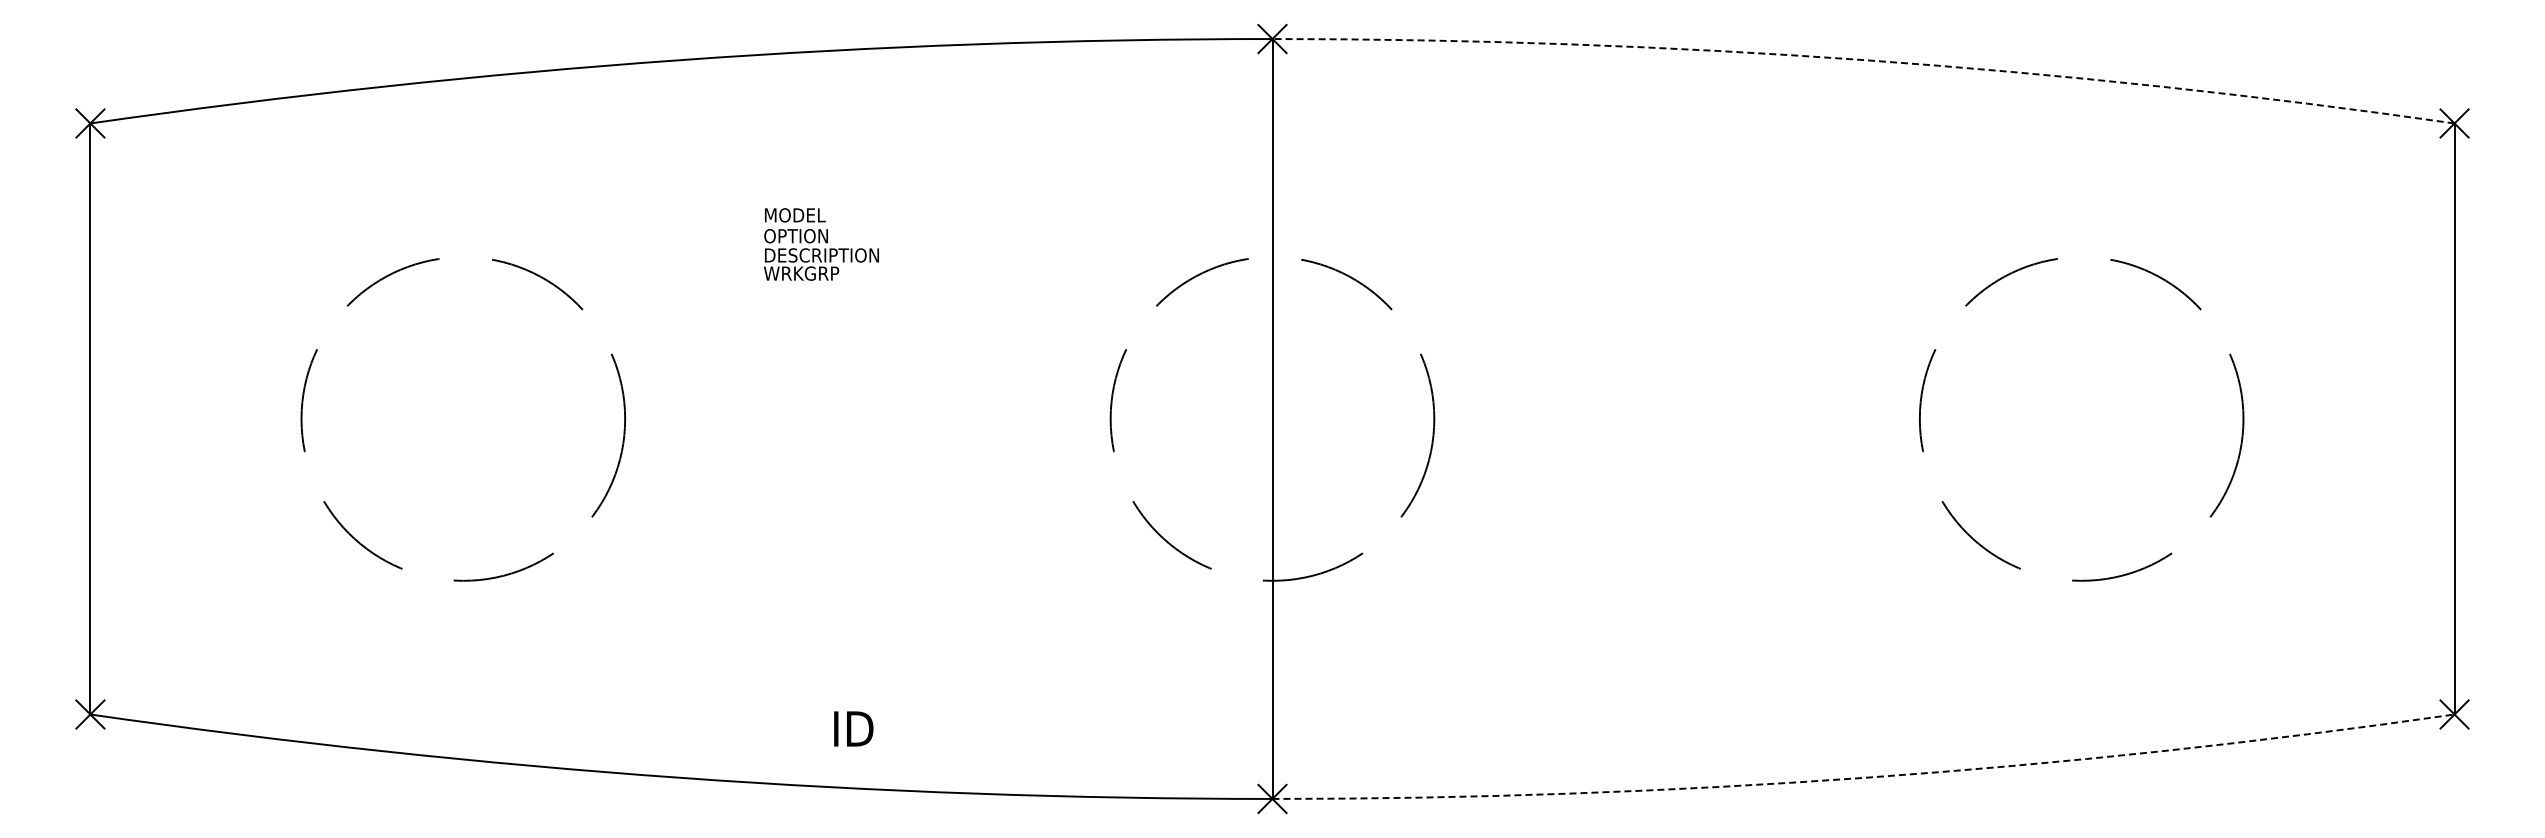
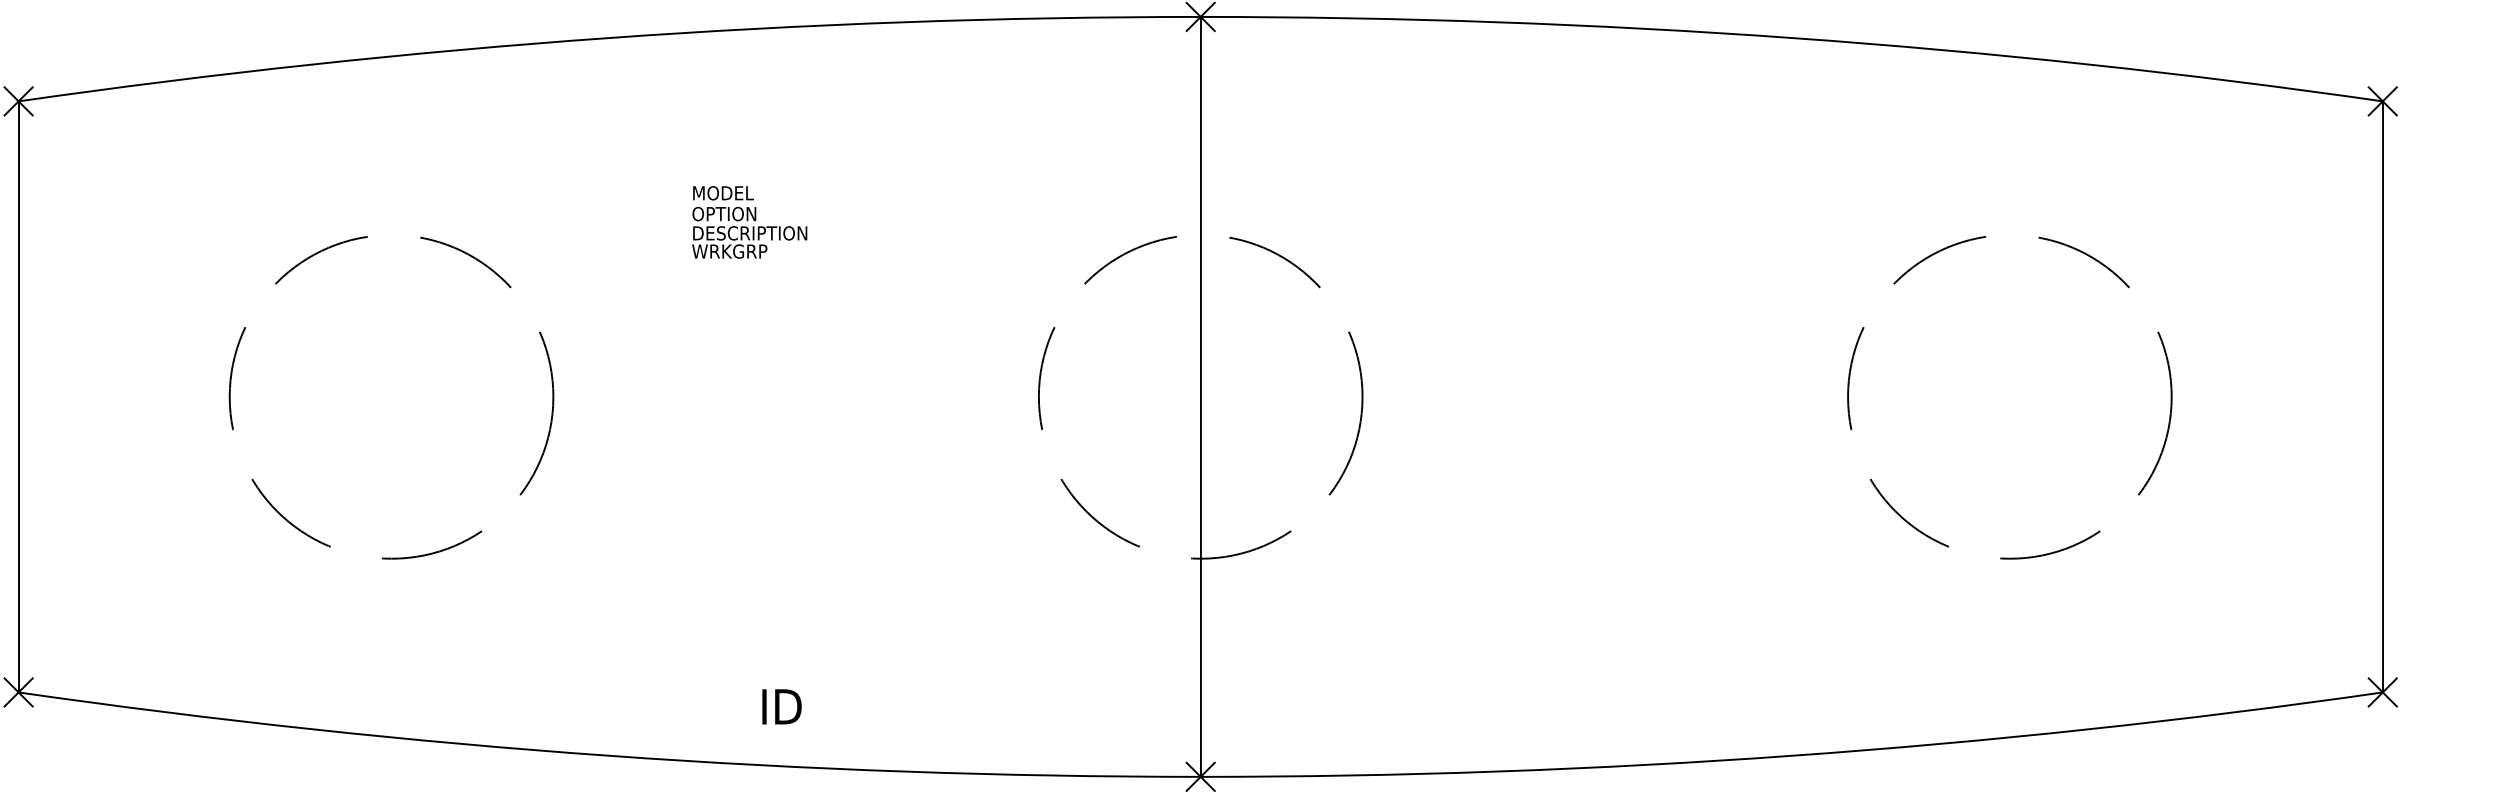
arc: (1865, 60) -> (1793, 38), dashed -> solid
arc: (1865, 777) -> (1793, 755), dashed -> solid

